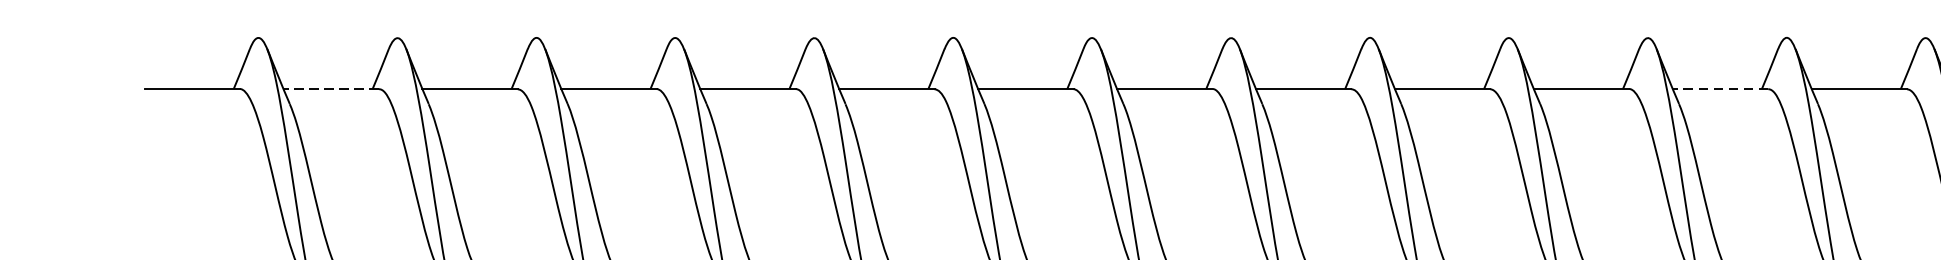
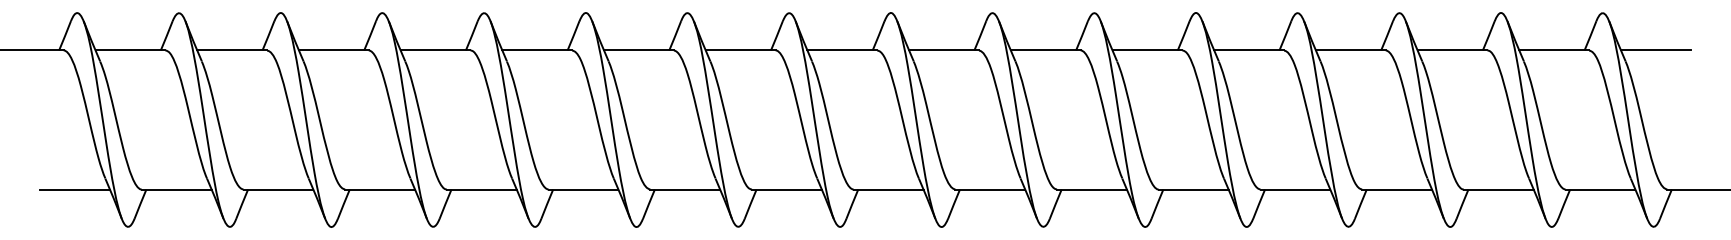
line: (331, 89) -> (130, 50), dashed -> solid
line: (1720, 89) -> (1147, 50), dashed -> solid

